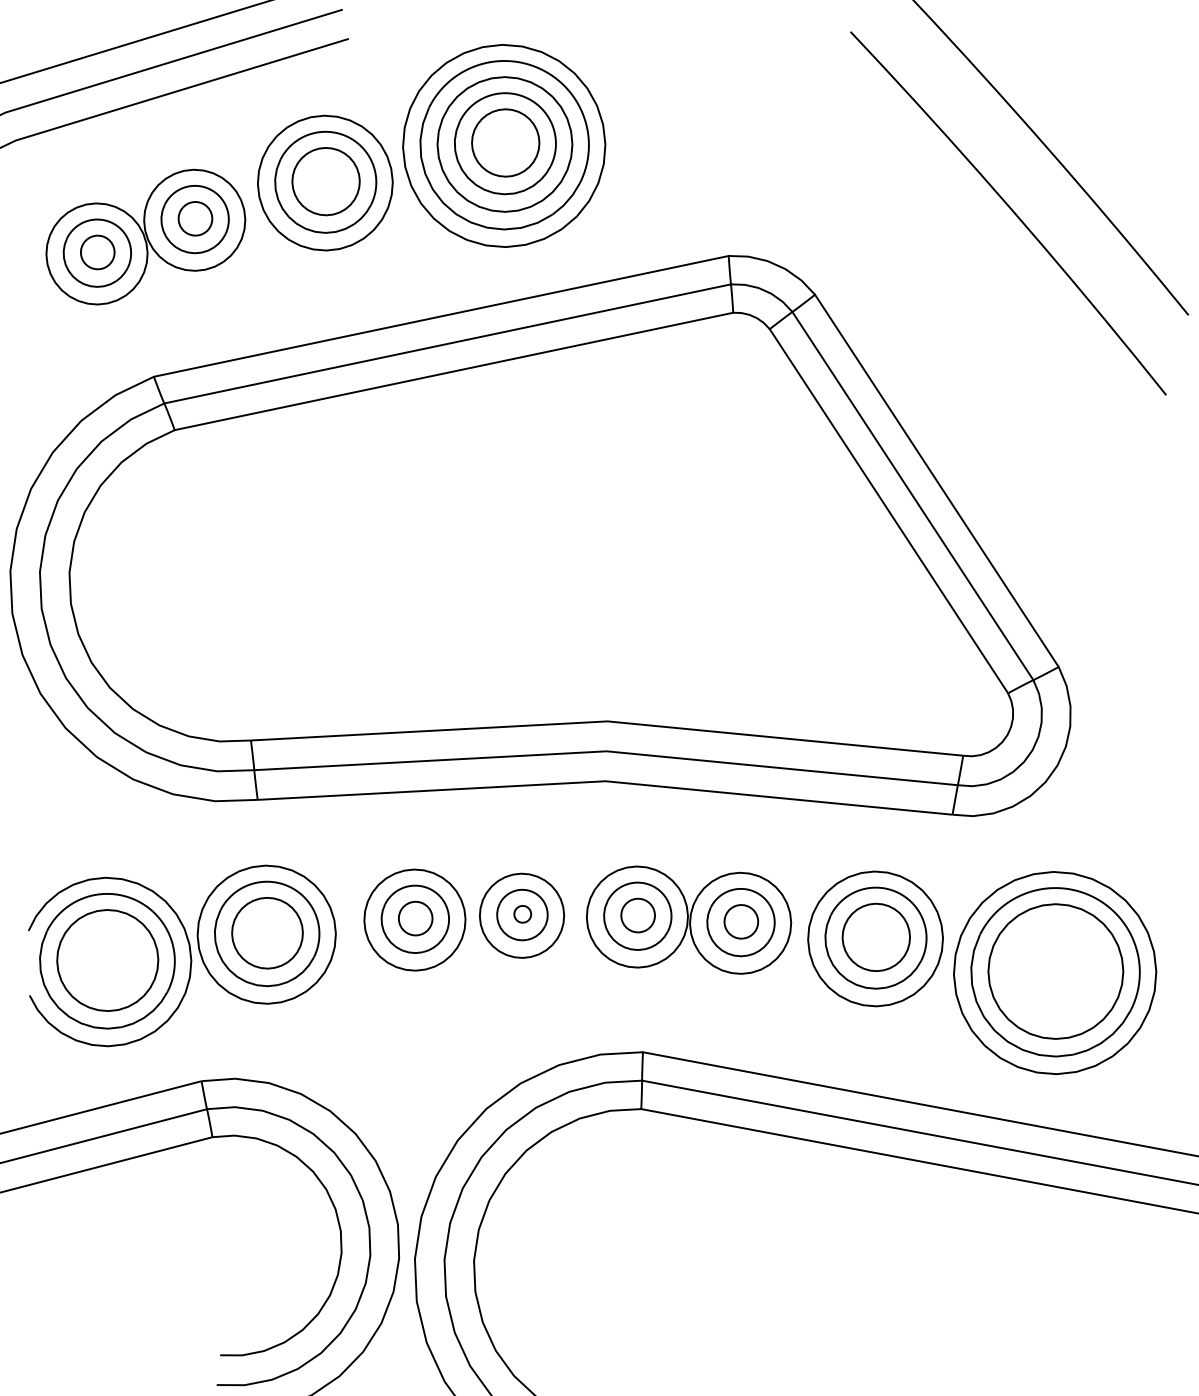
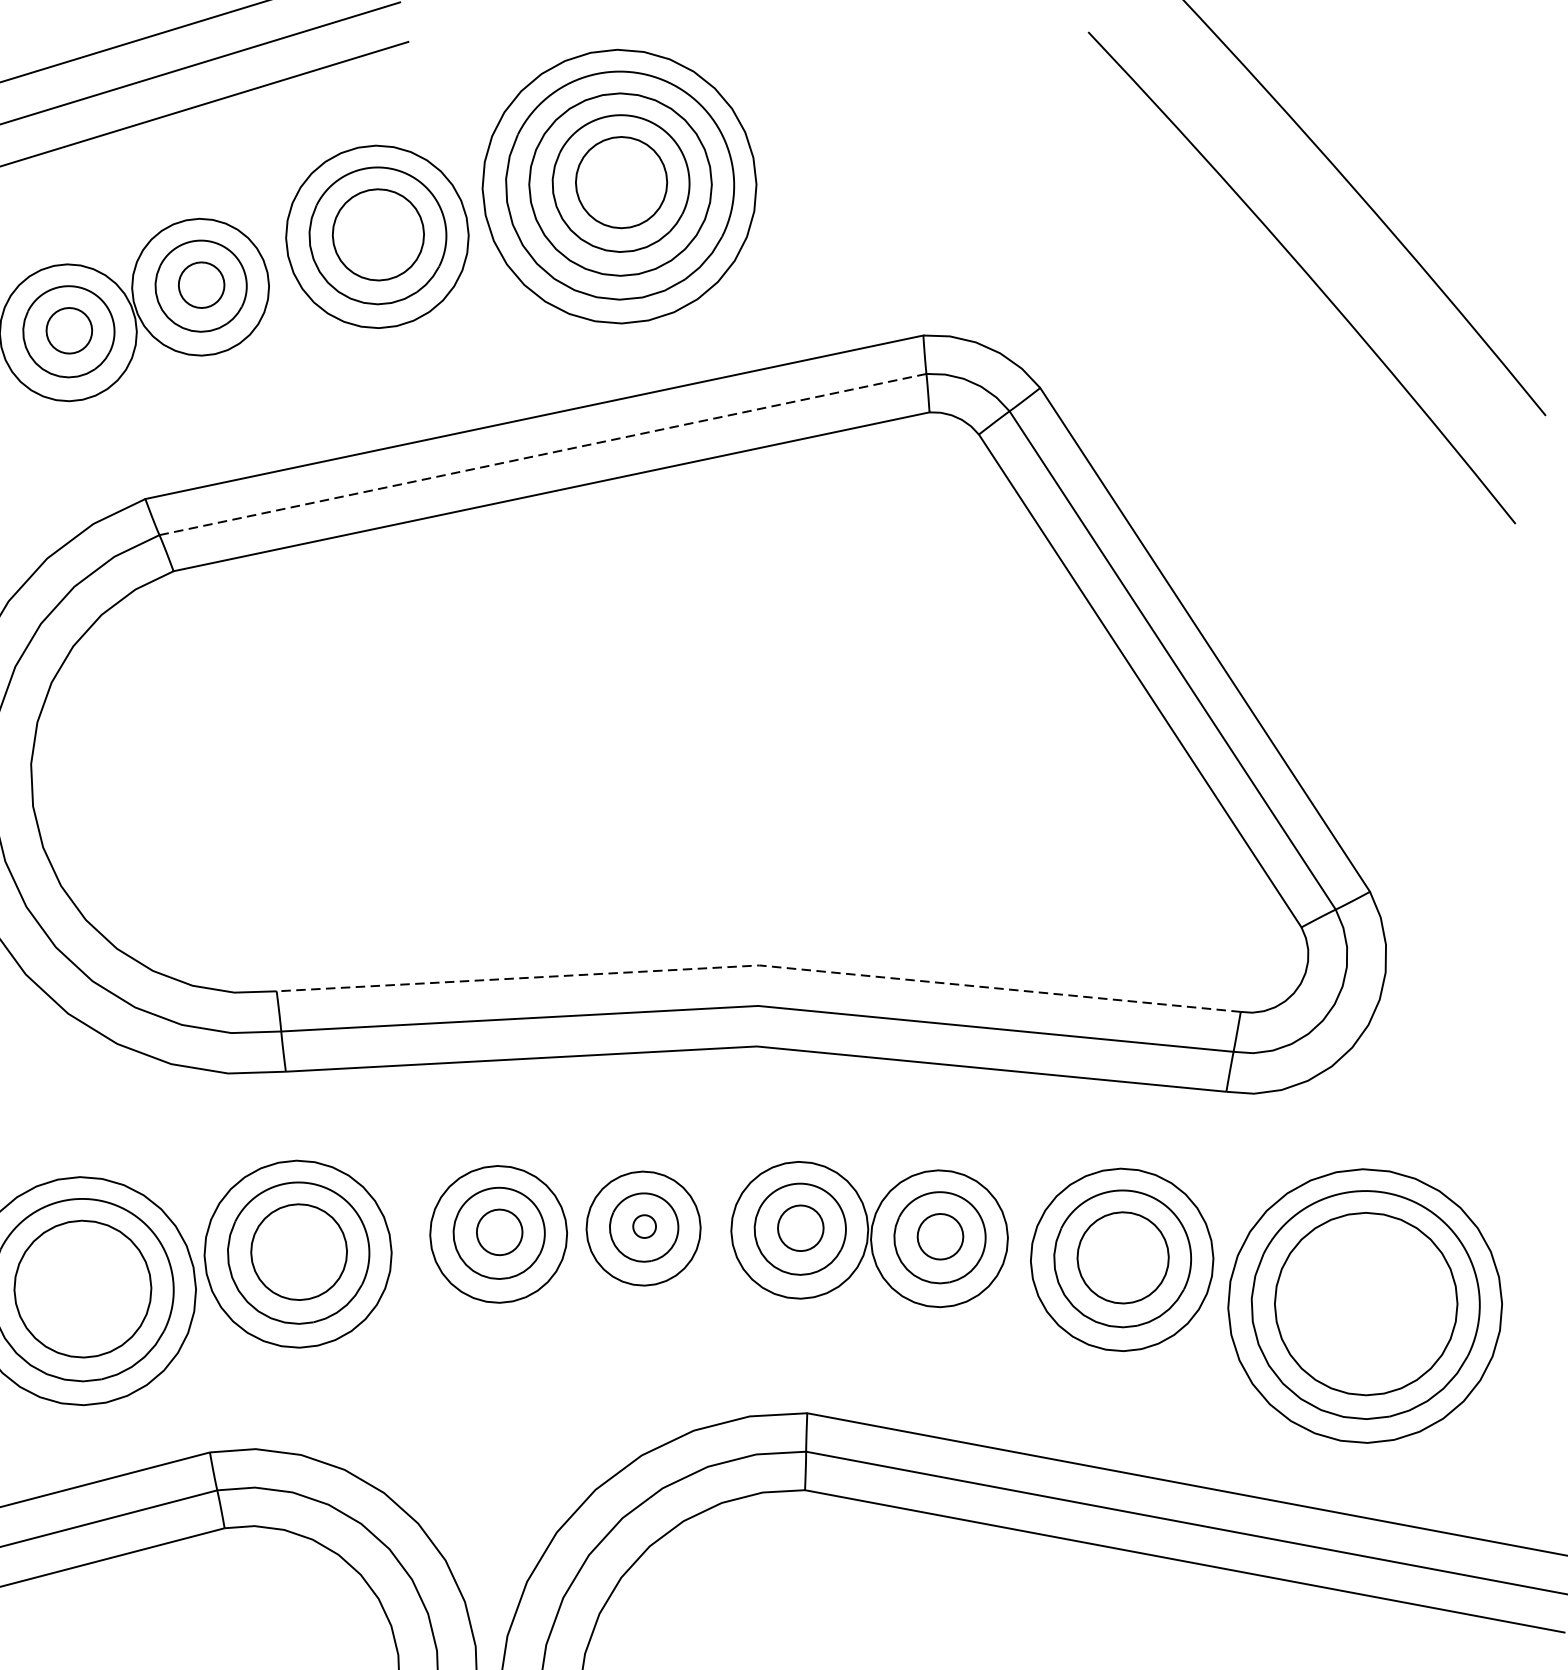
line: (447, 343) -> (542, 453), solid -> dashed
line: (607, 721) -> (759, 965), solid -> dashed

